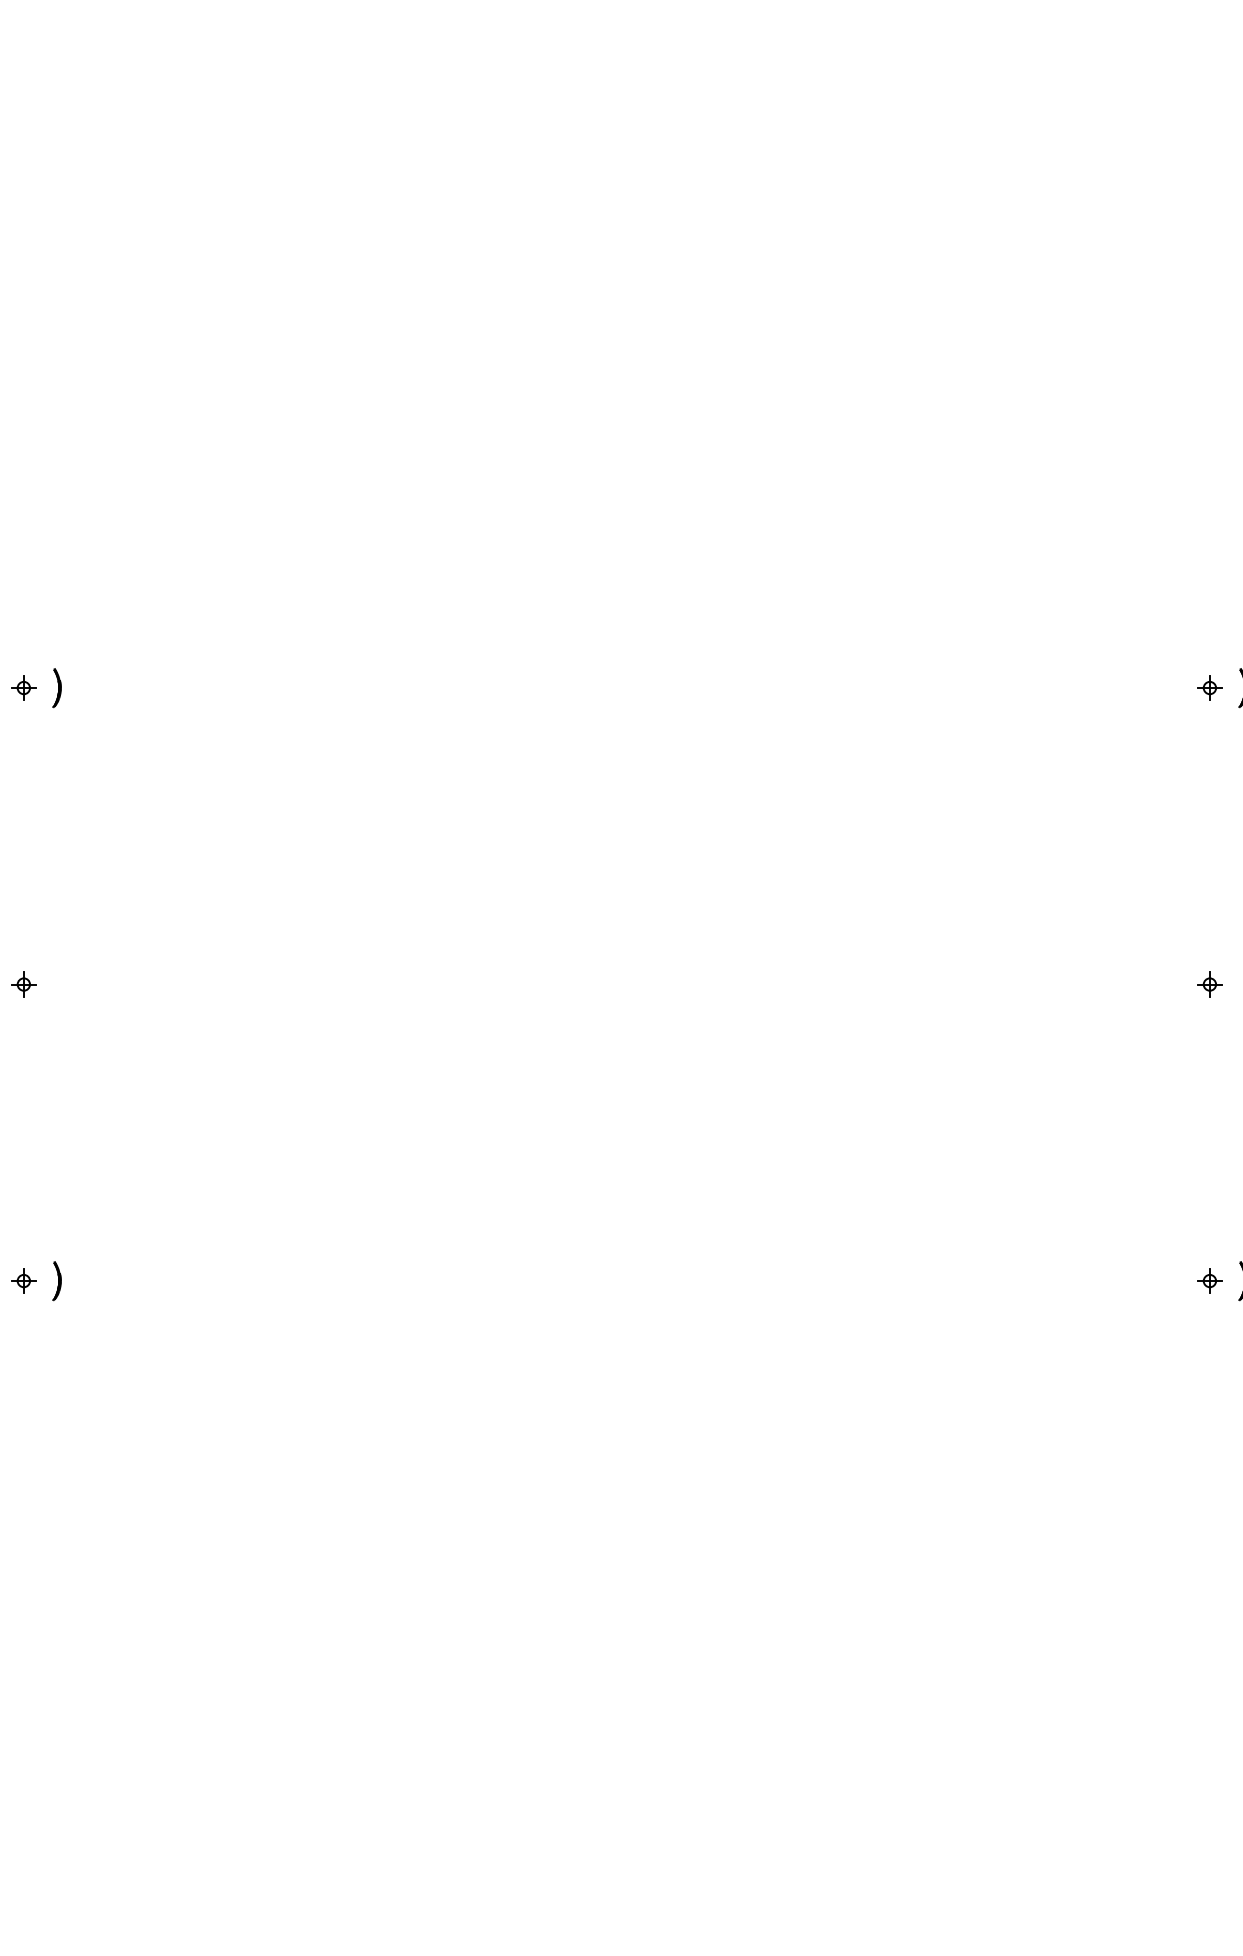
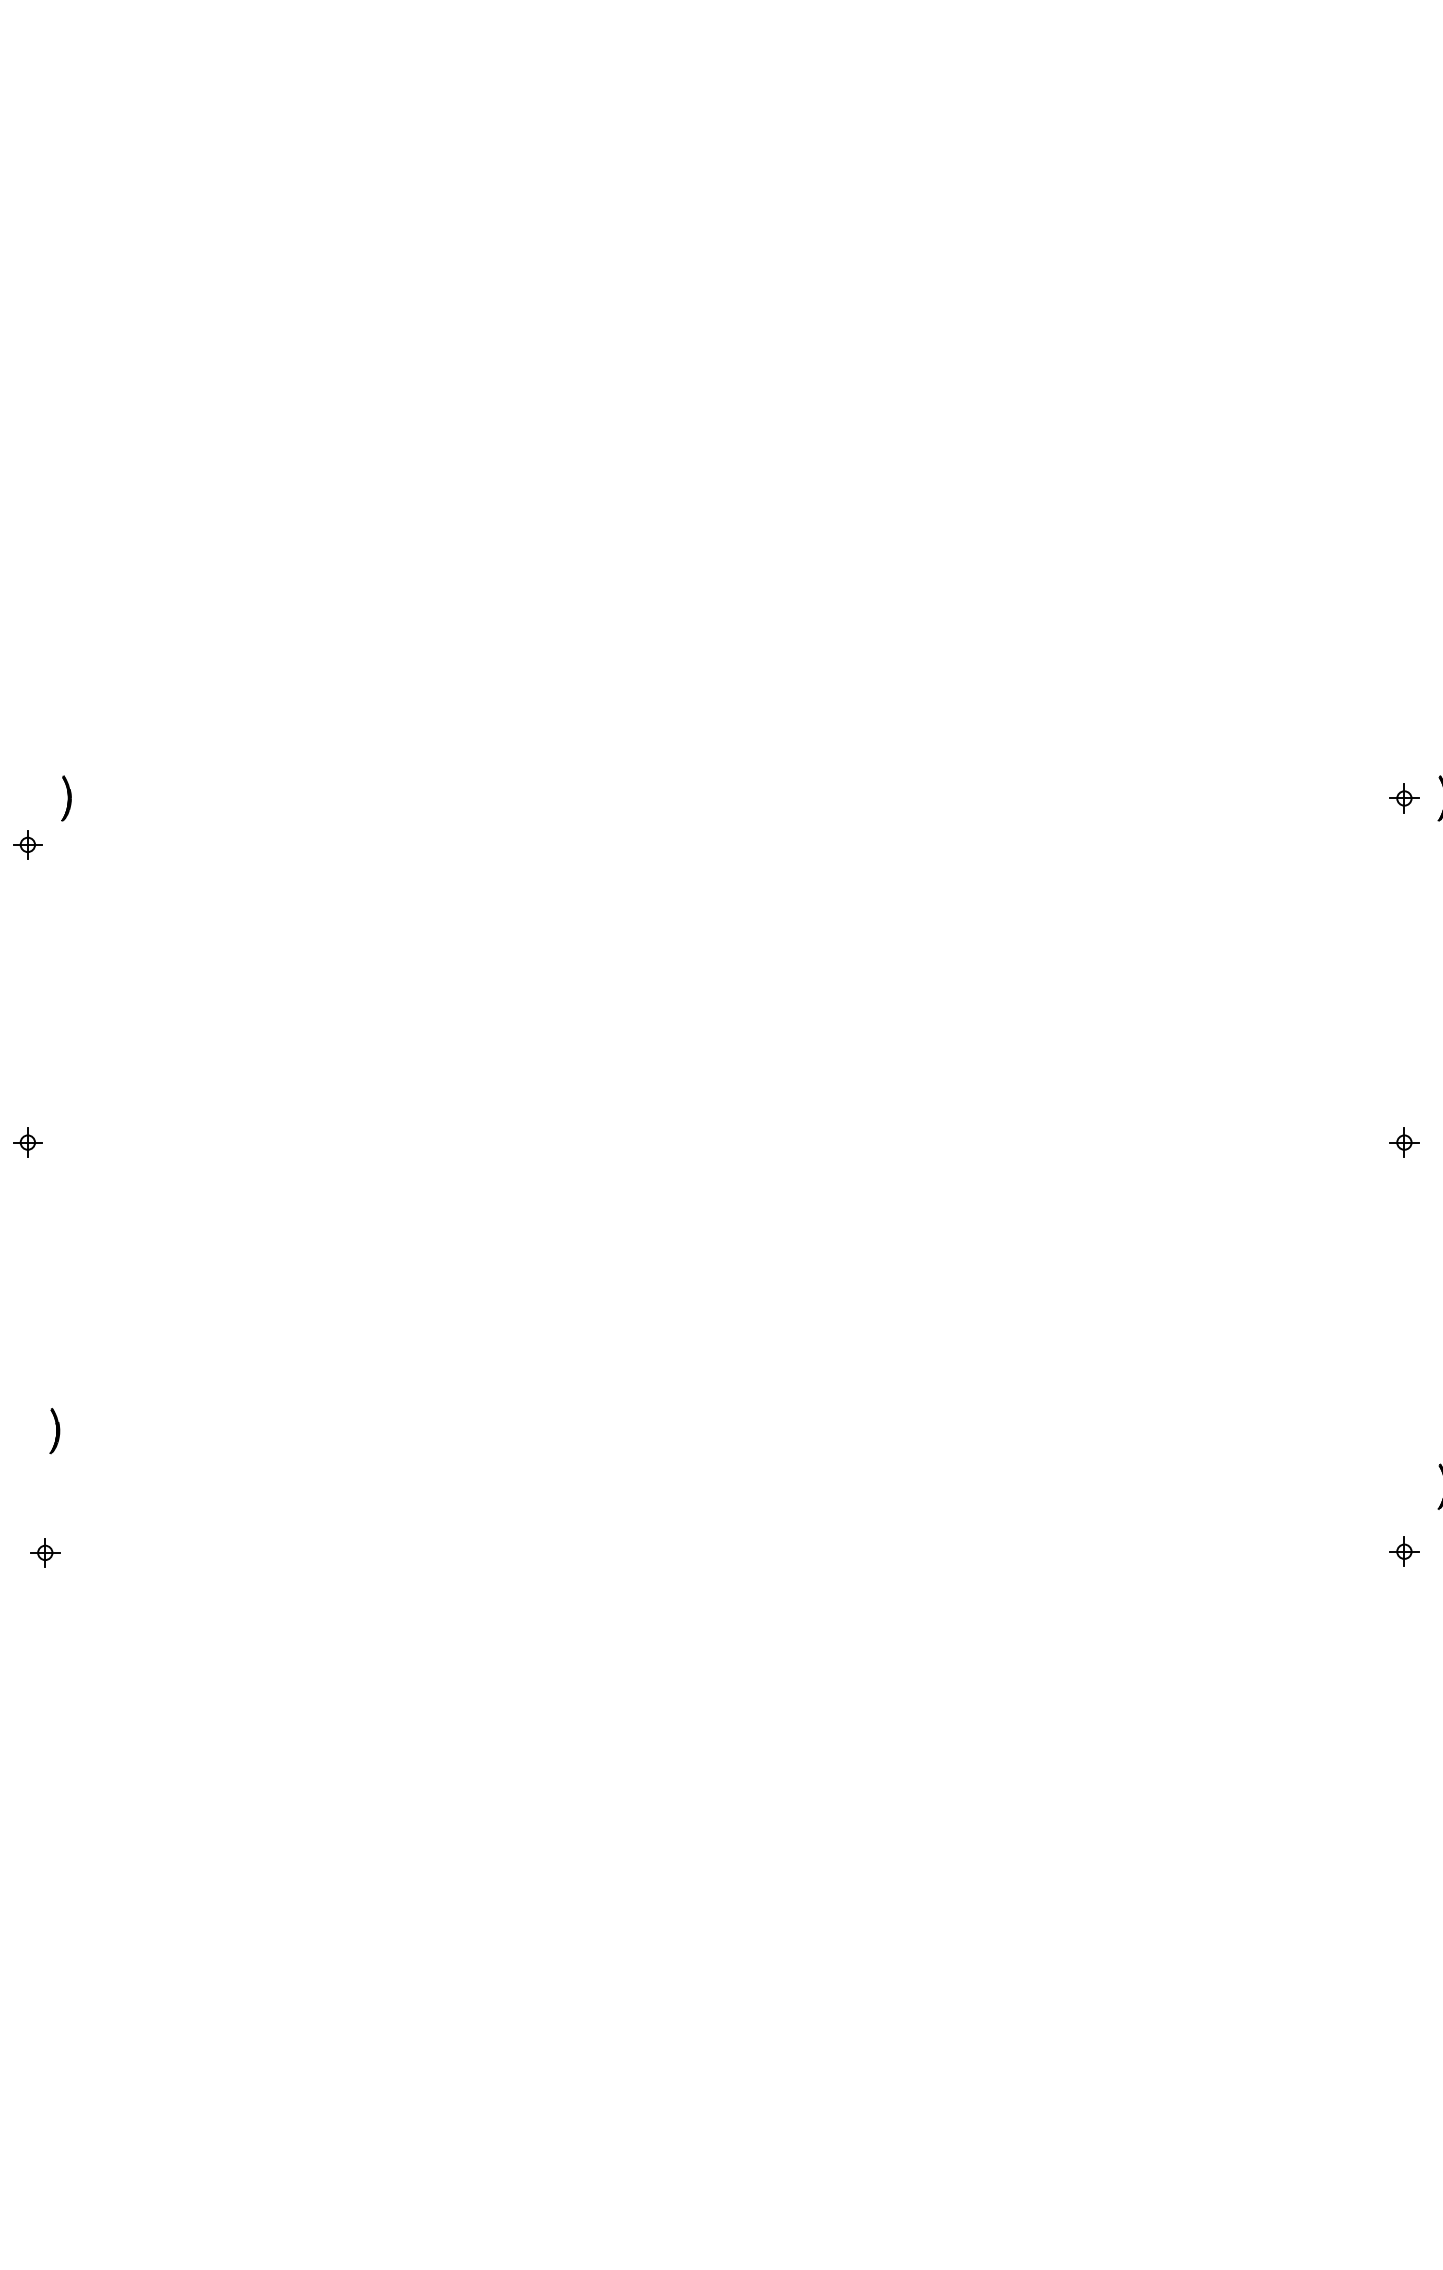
part: (23, 687) -> (27, 844), moved
part: (23, 1280) -> (44, 1552), moved
part: (1209, 1280) -> (1403, 1551), moved
part: (56, 1281) -> (54, 1431), moved

